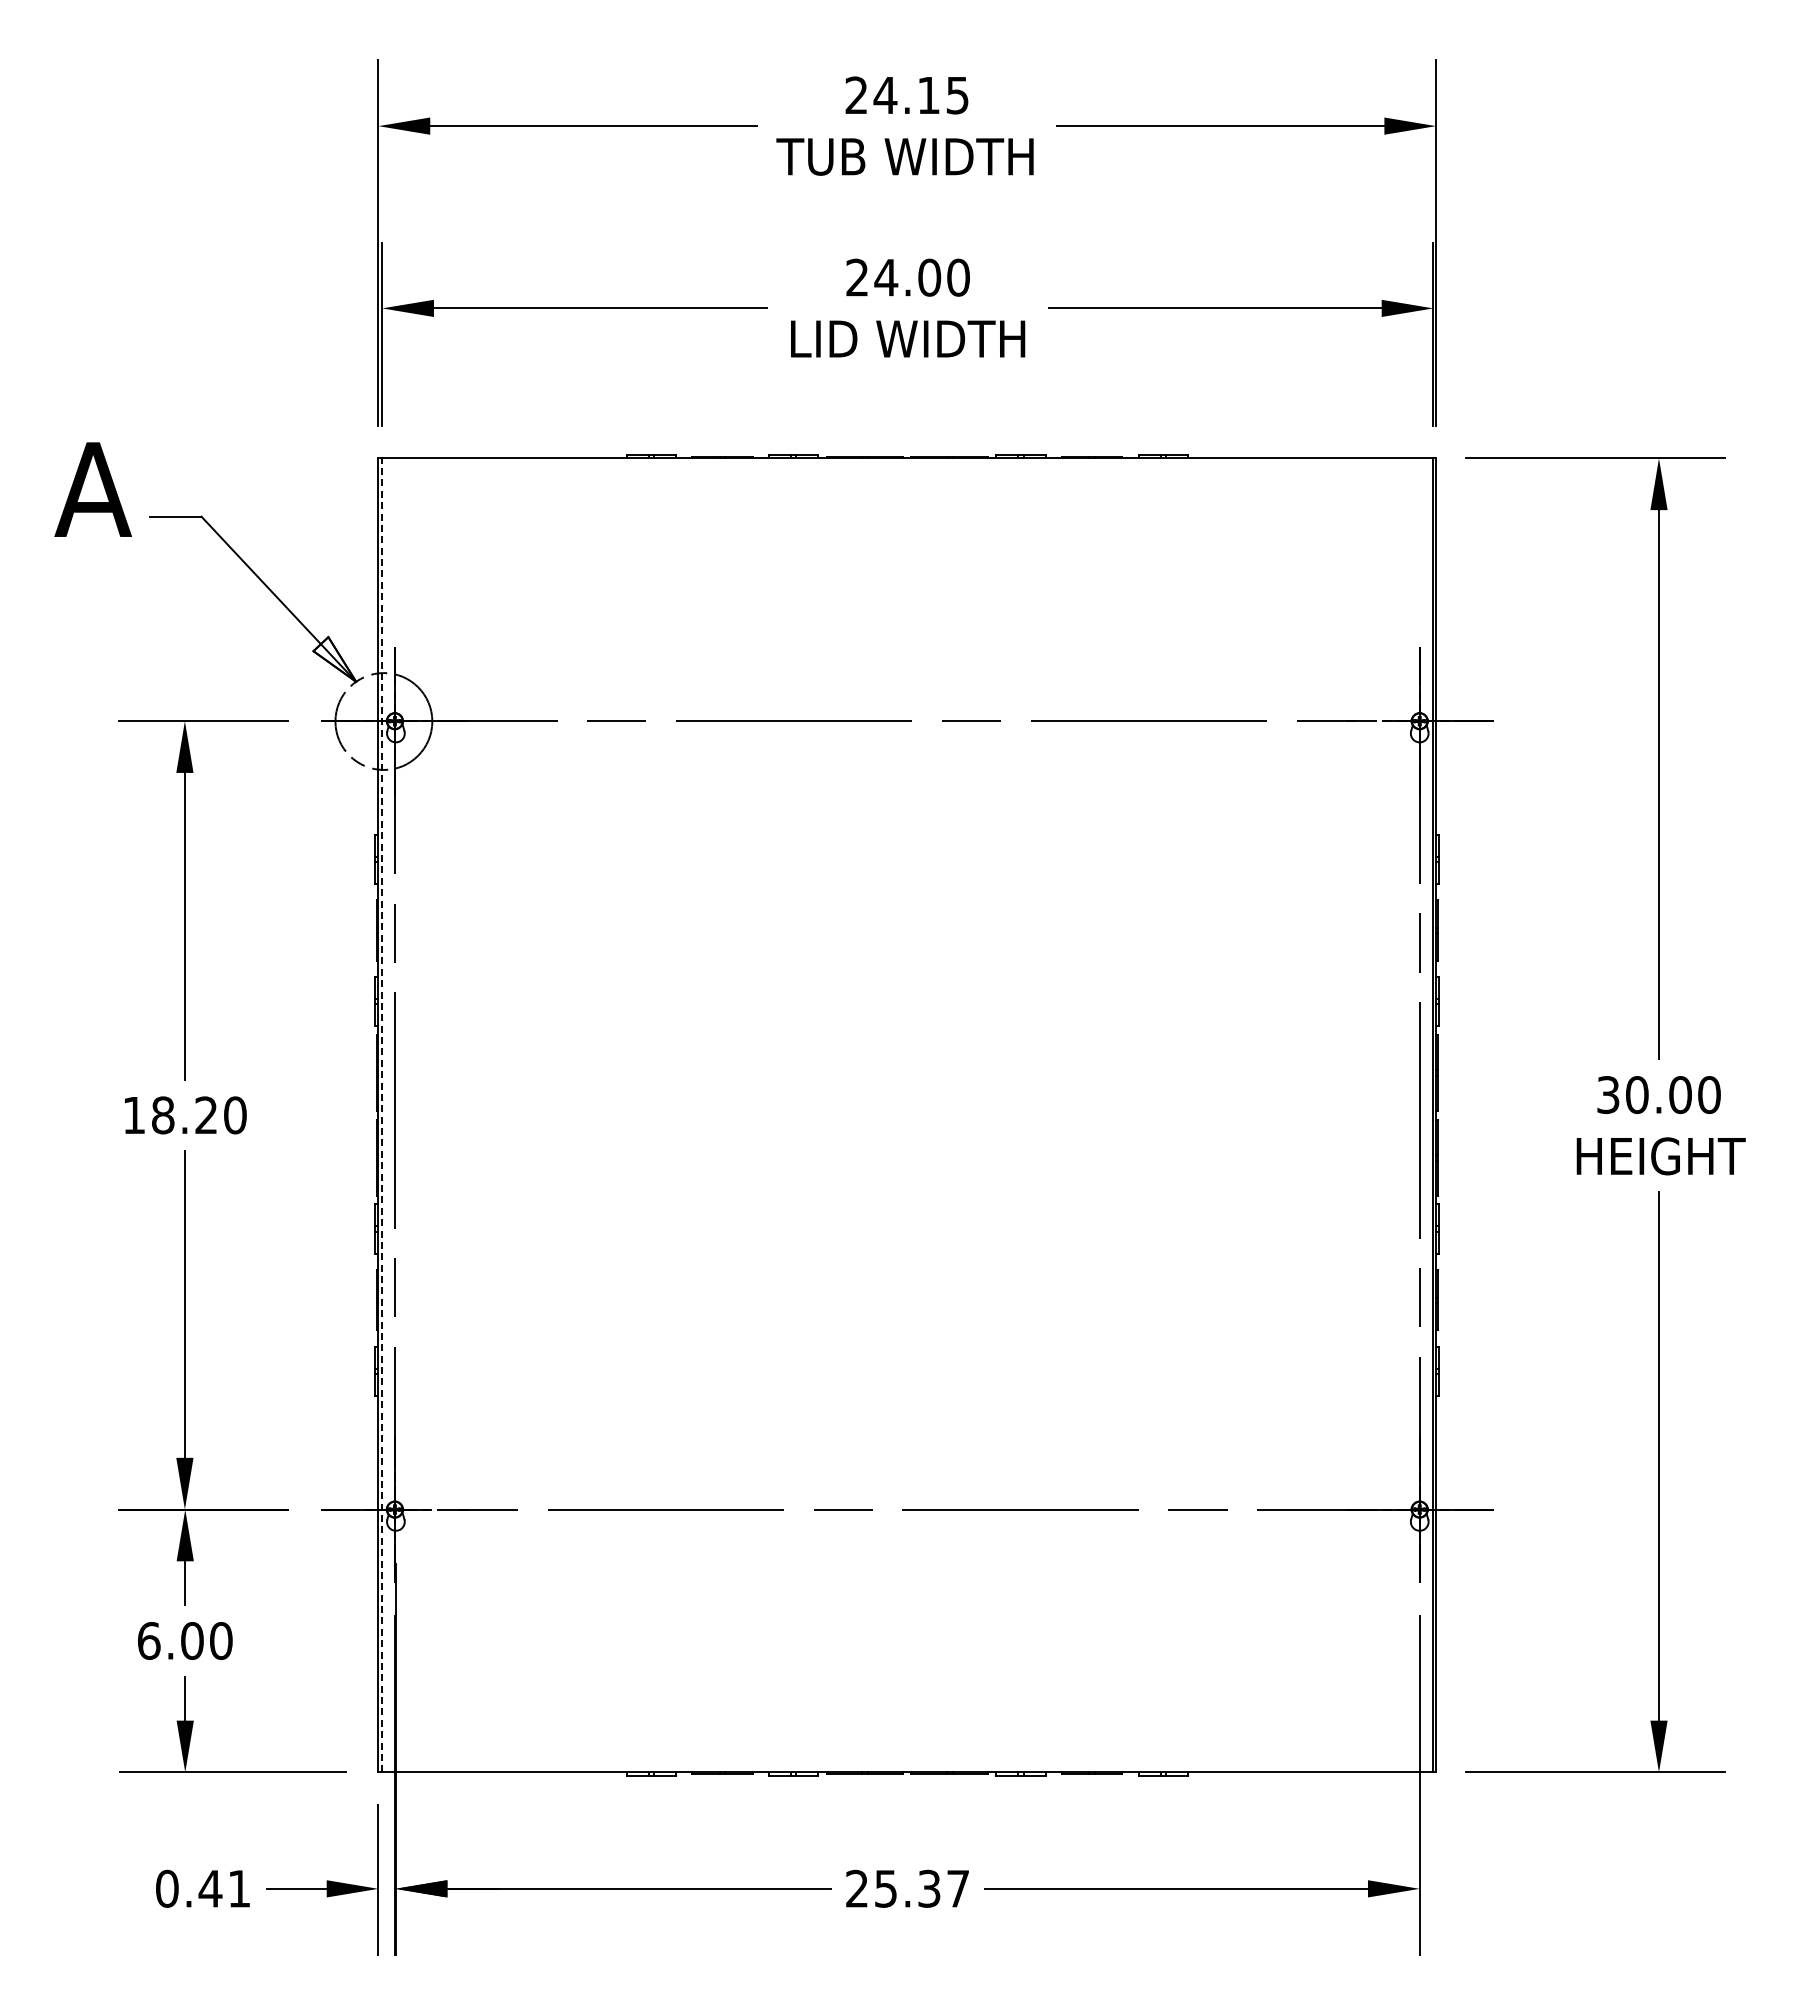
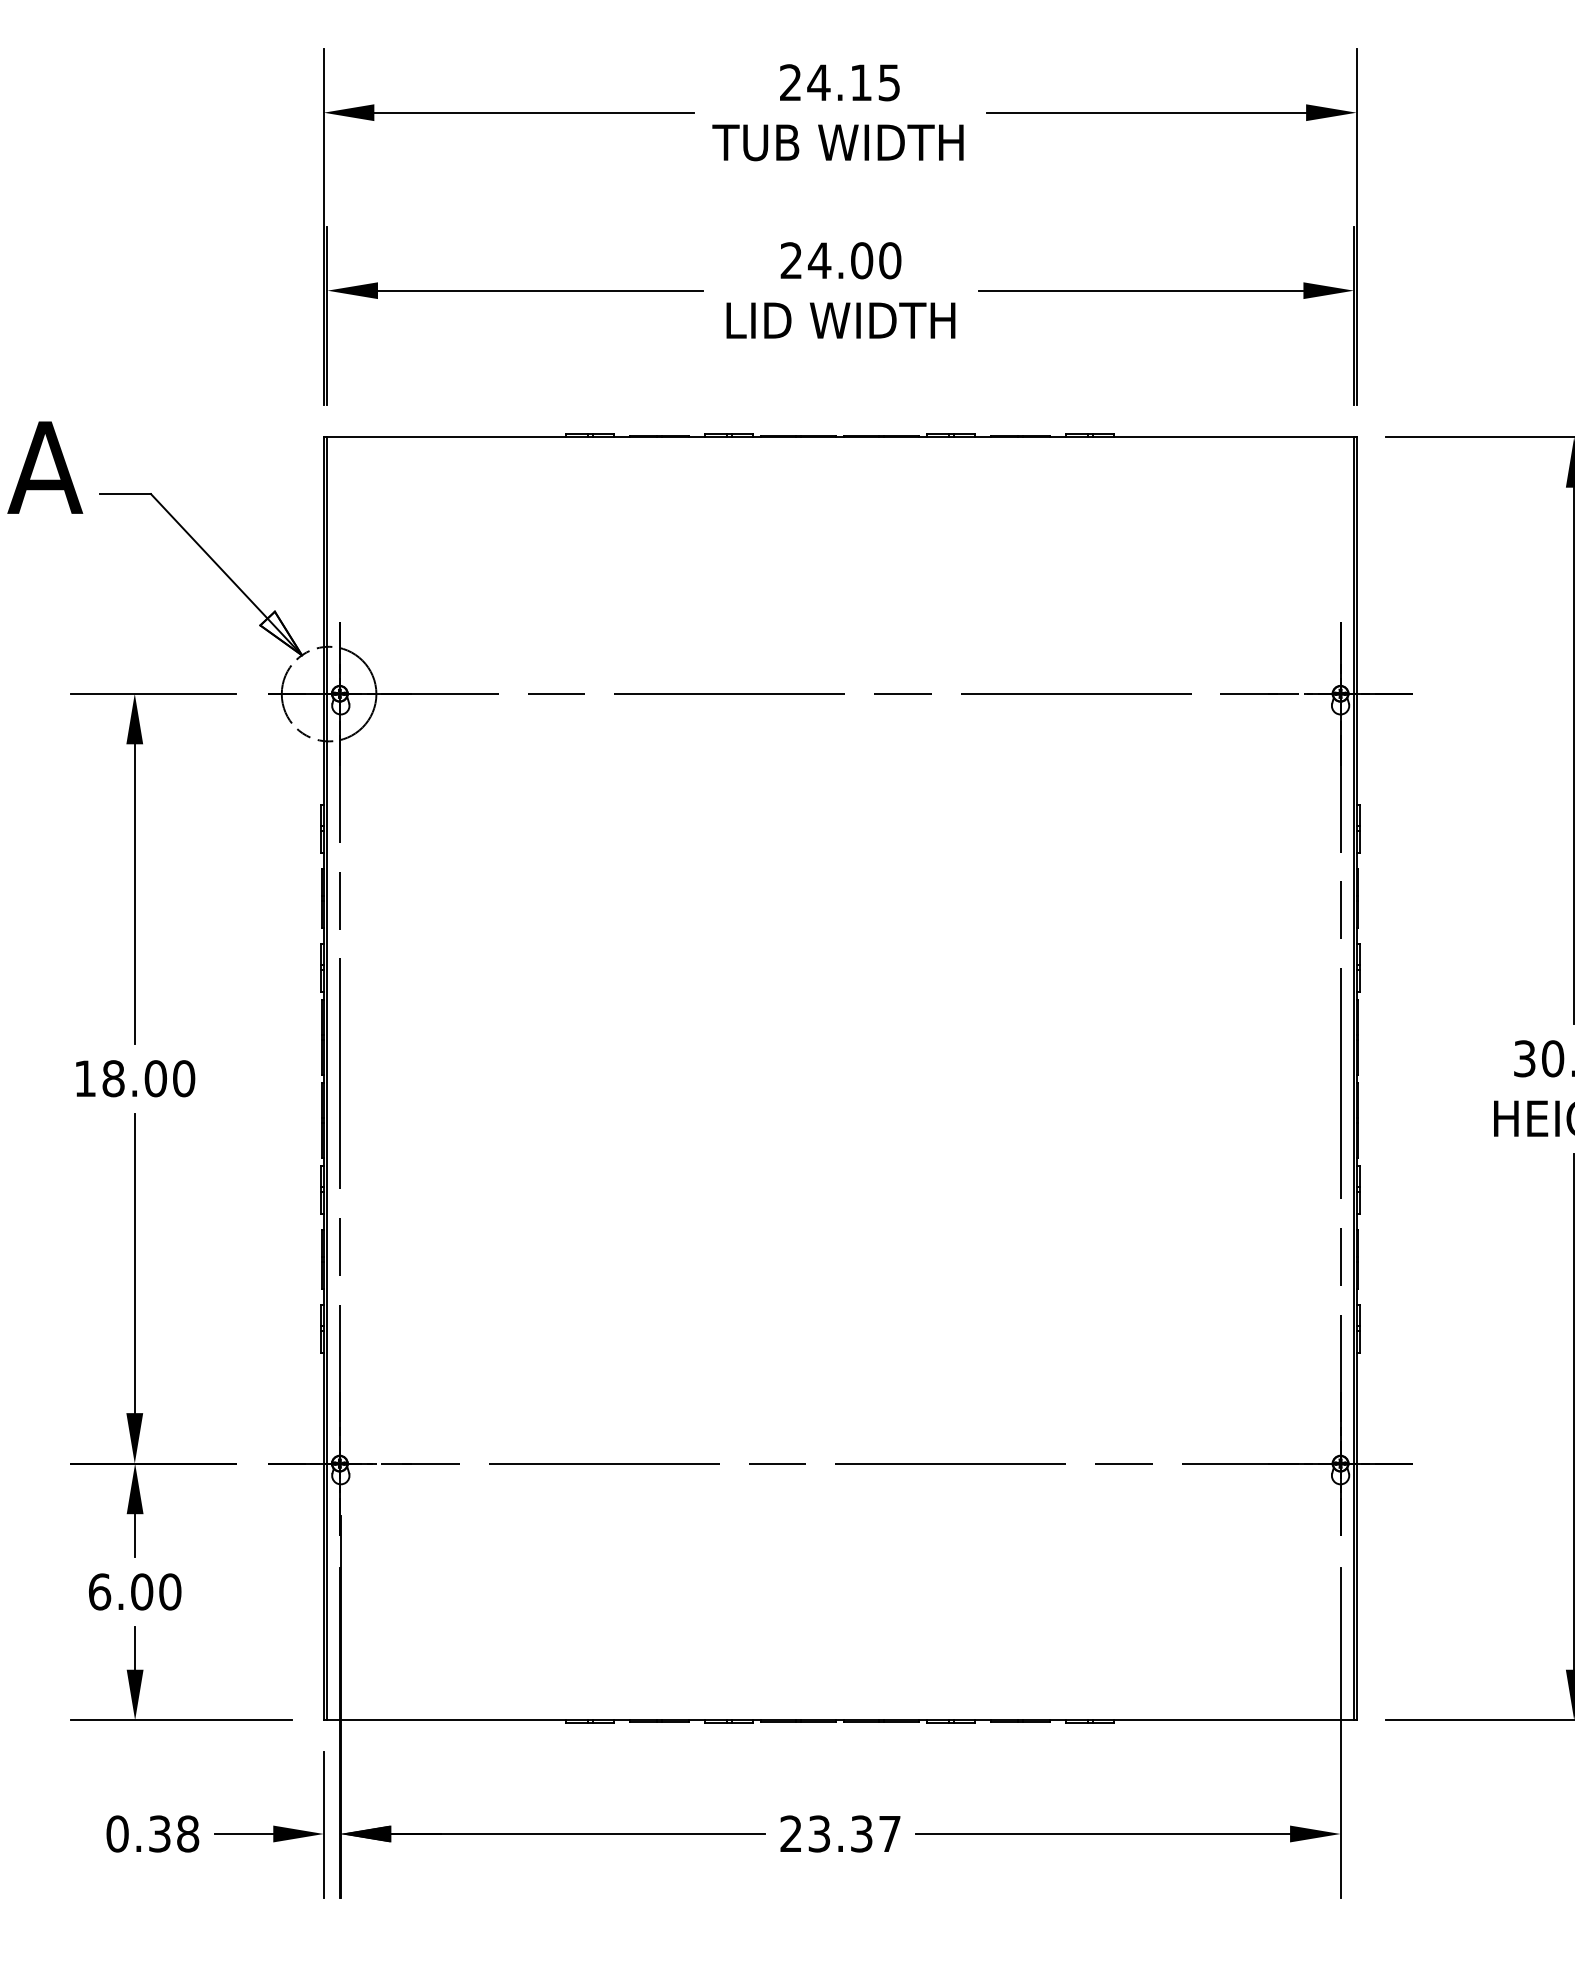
text: (206, 1115) -> (155, 1078), 18.20 -> 18.00
line: (382, 1115) -> (327, 1078), dashed -> solid
text: (224, 1888) -> (173, 1833), 0.41 -> 0.38
text: (885, 1888) -> (818, 1833), 25.37 -> 23.37

